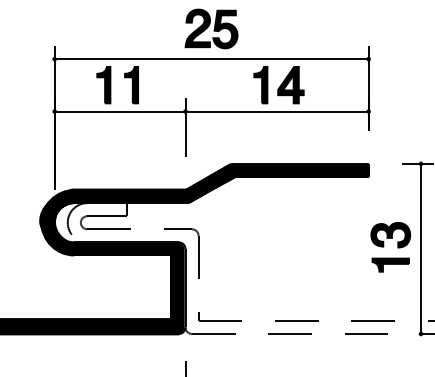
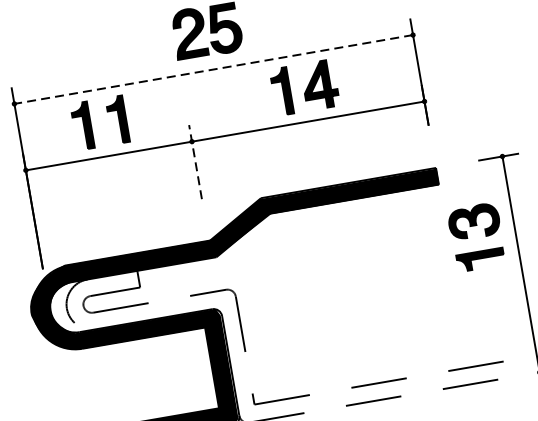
line: (211, 59) -> (213, 69), solid -> dashed
line: (185, 127) -> (195, 161), solid -> dashed
part: (390, 247) -> (476, 237), moved

